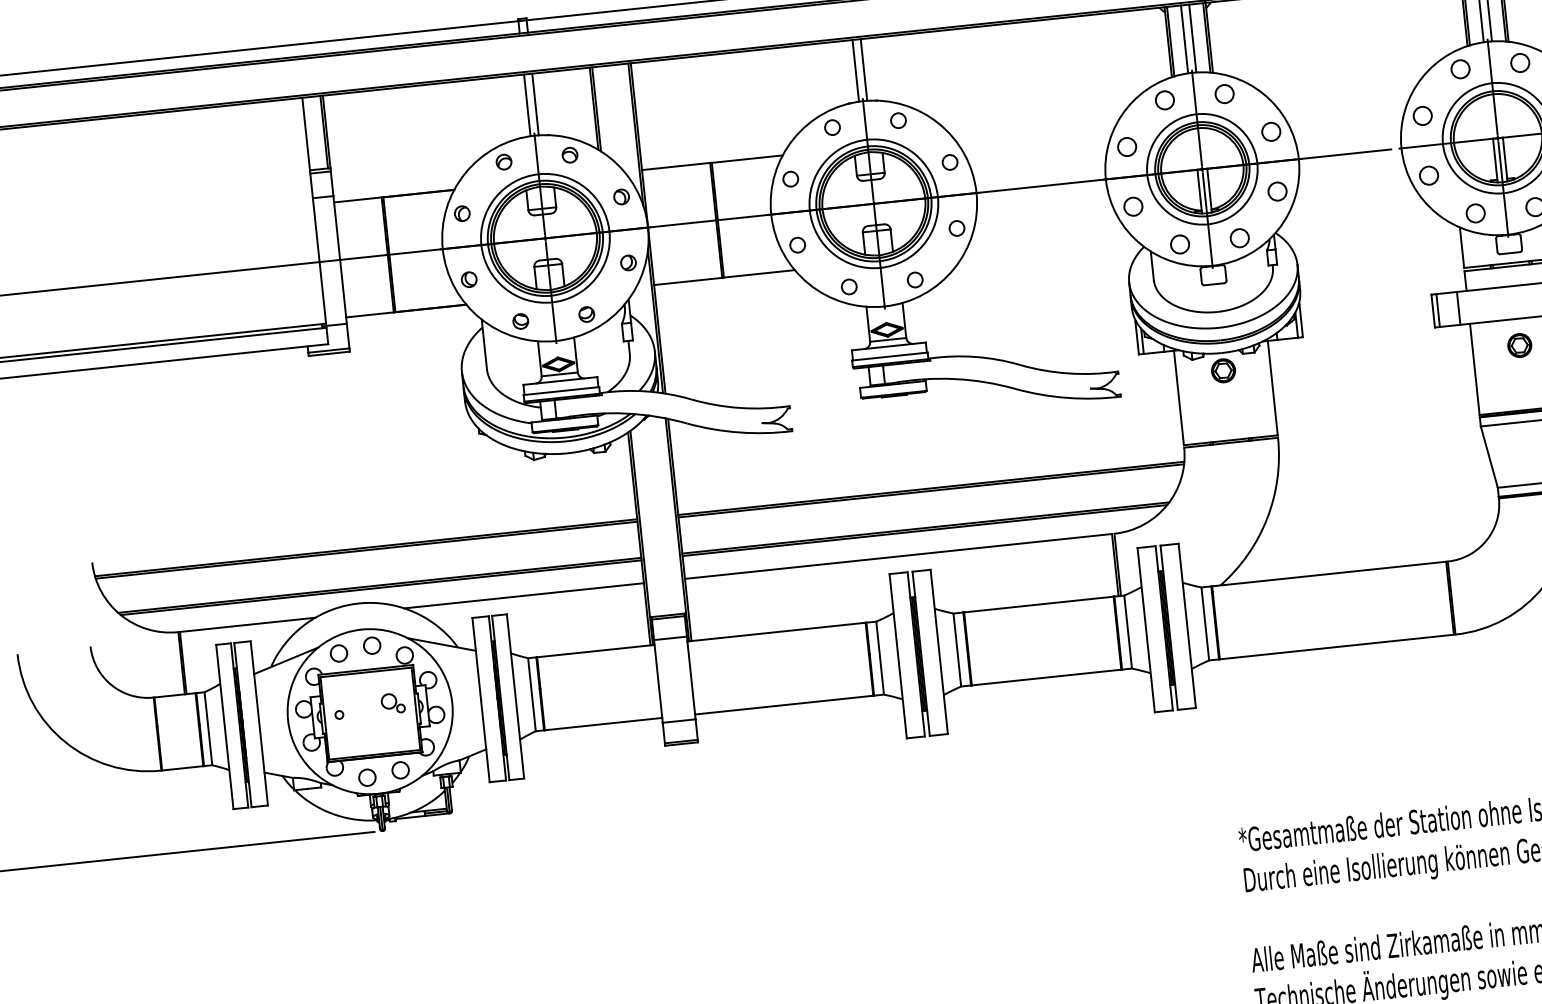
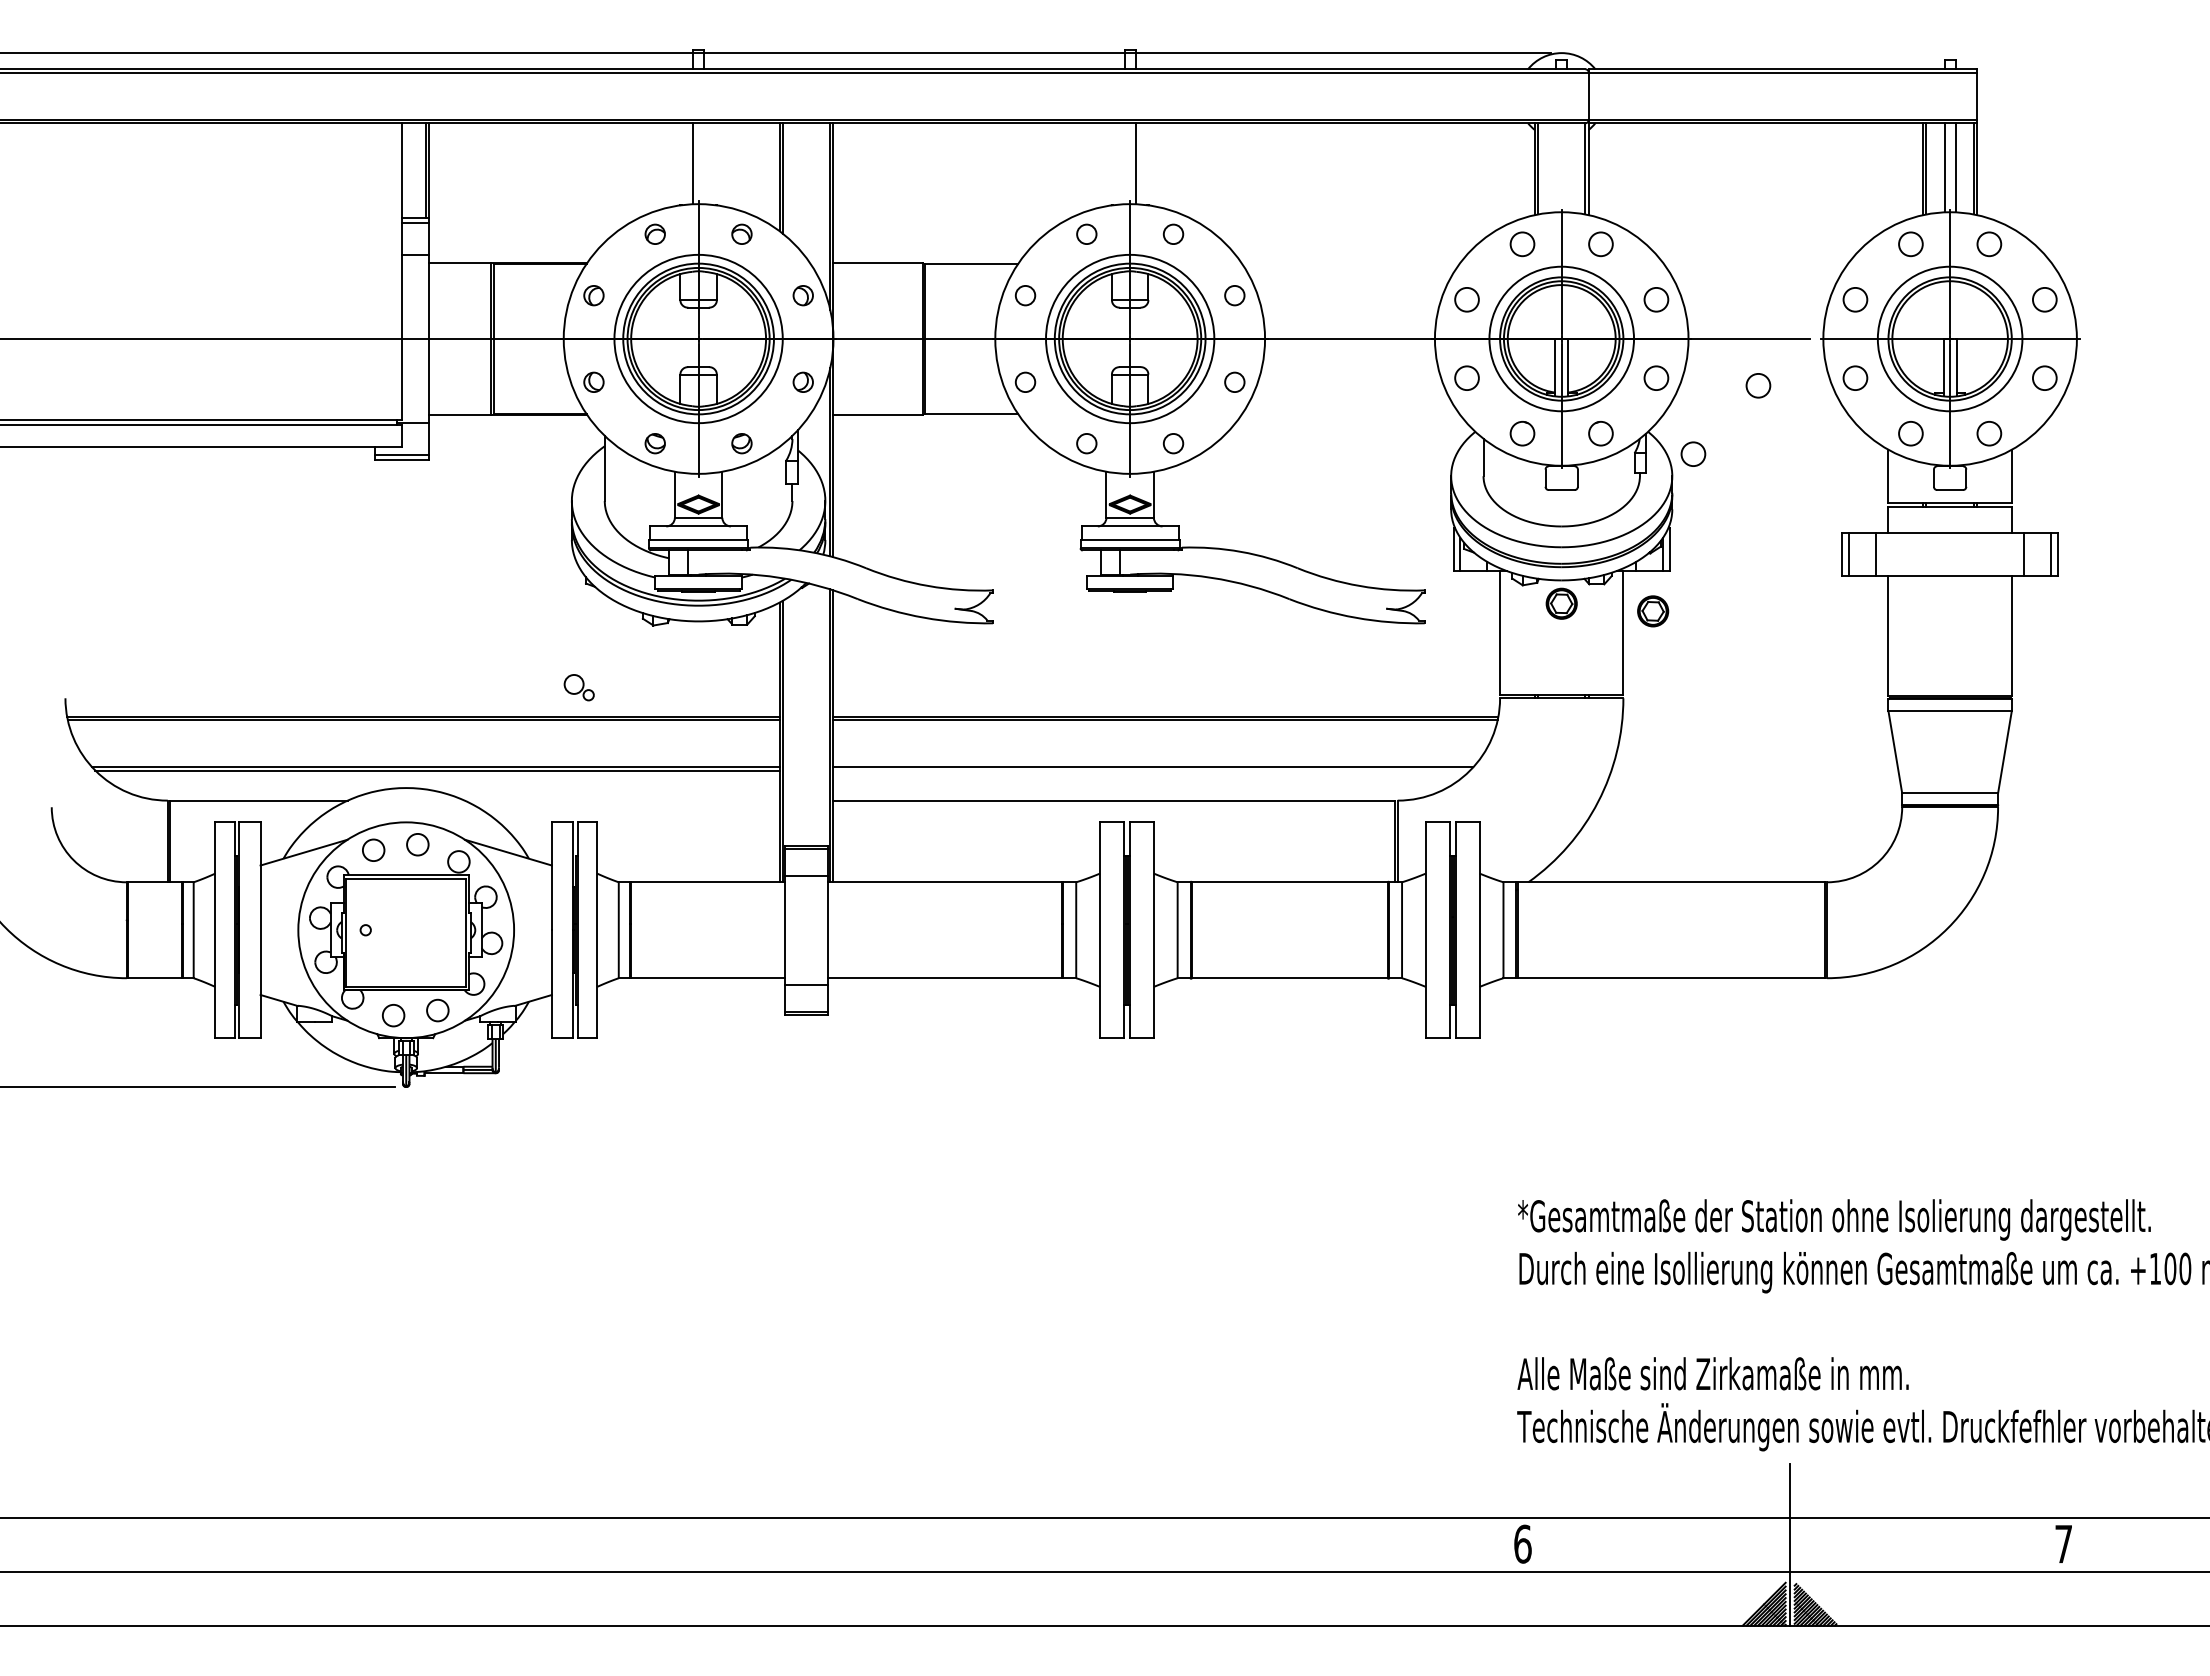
line: (1193, 38) -> (1567, 167), removed
line: (1184, 39) -> (1556, 167), removed
line: (855, 70) -> (1124, 163), removed
line: (535, 104) -> (704, 163), removed
circle: (1355, 188) -> (1758, 385), added
circle: (1311, 245) -> (1693, 453), added
part: (1520, 345) -> (1653, 611), moved
line: (924, 530) -> (1151, 770), removed
line: (523, 595) -> (621, 800), removed
part: (392, 703) -> (578, 687), moved

